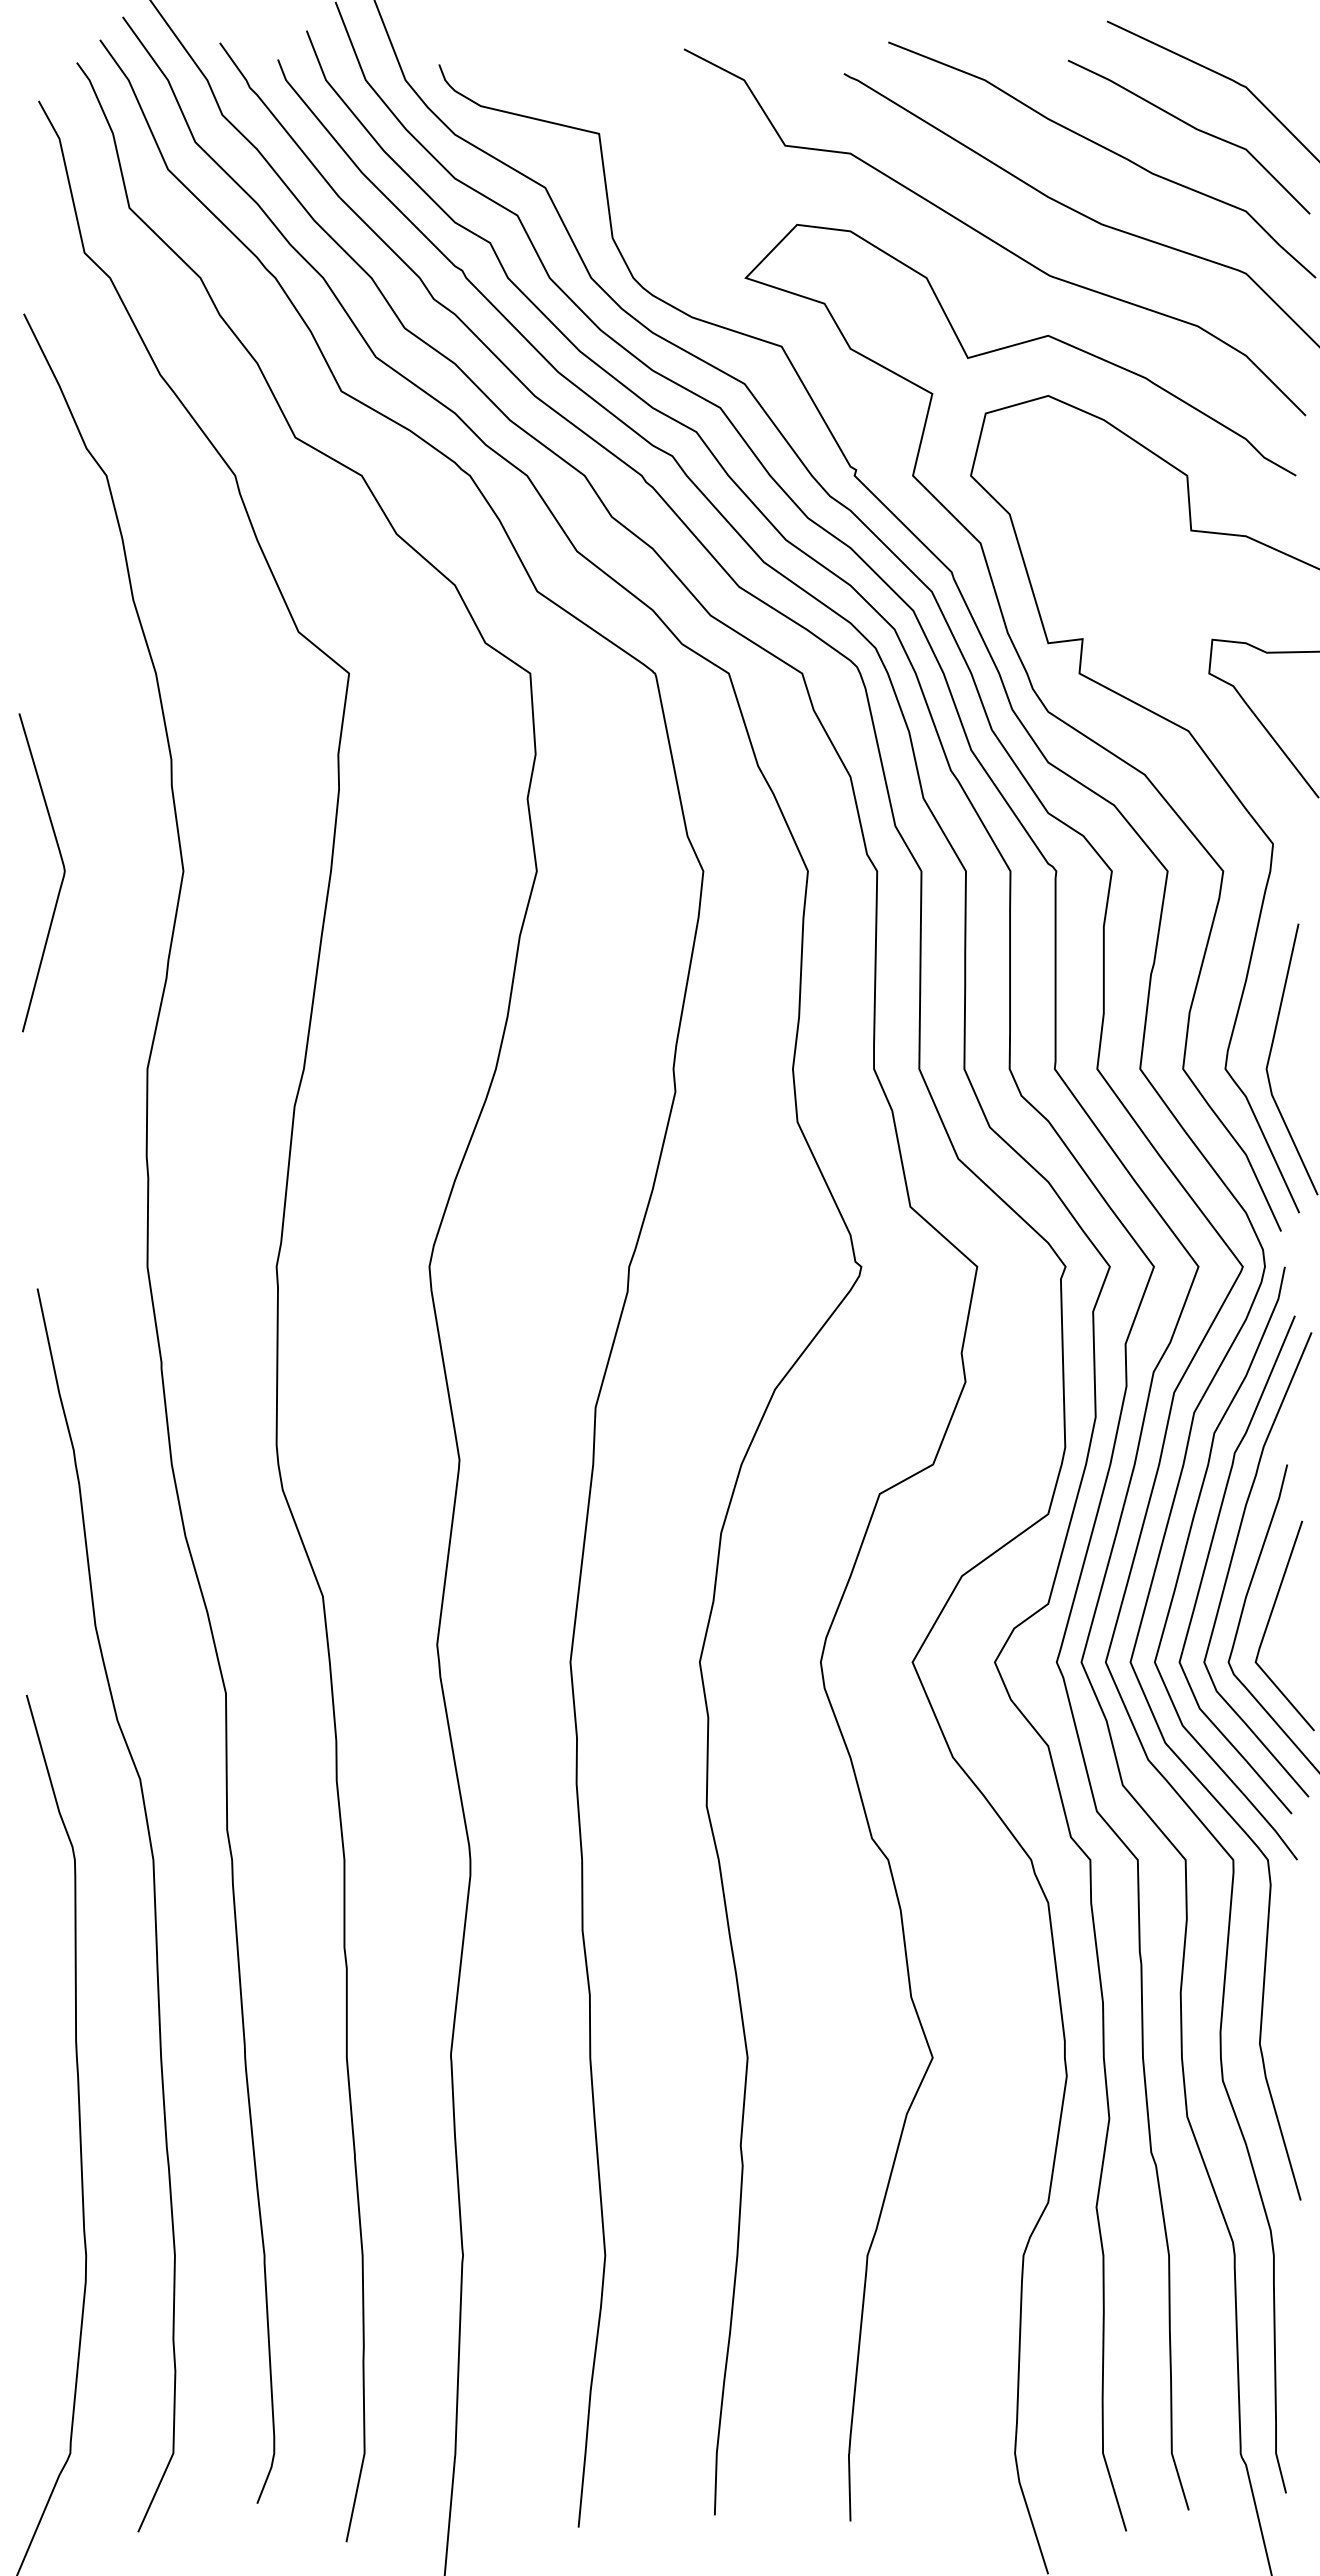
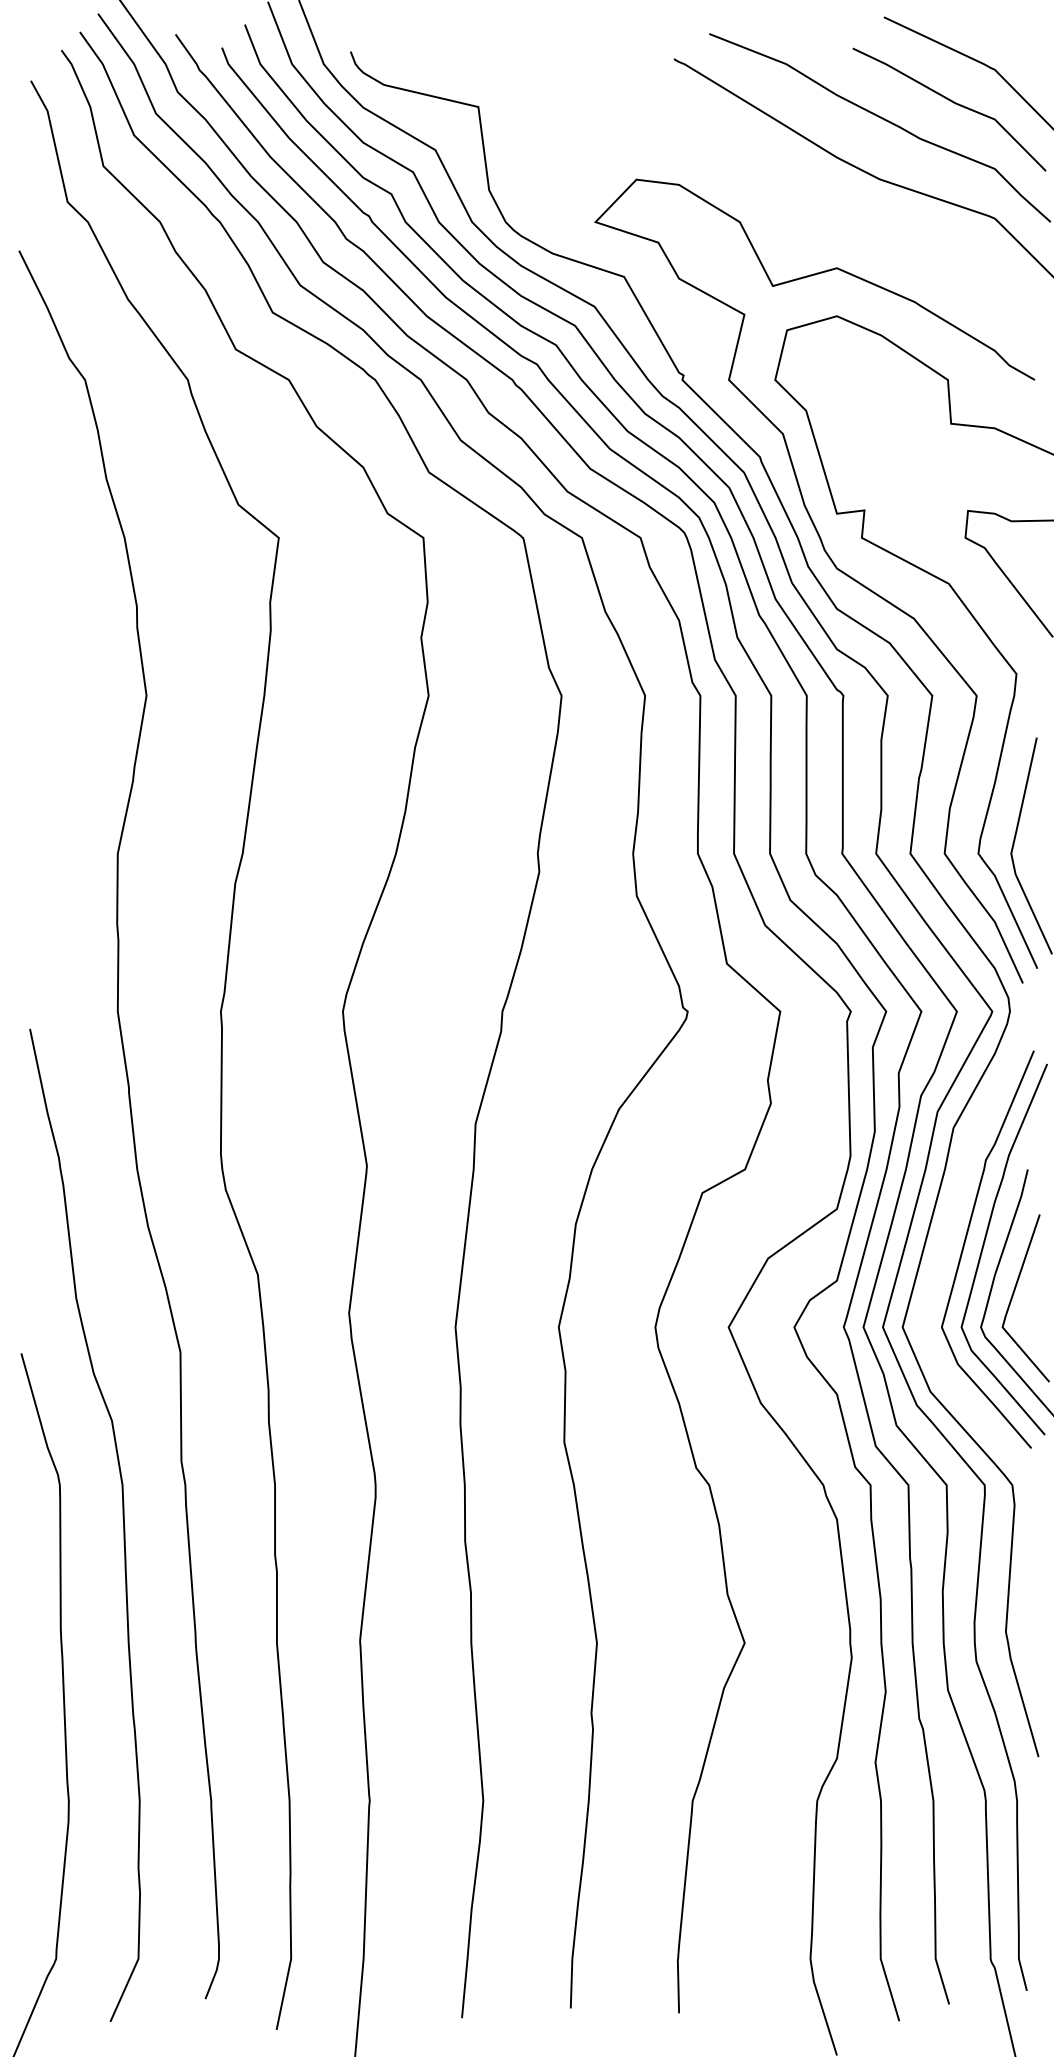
curve: (989, 237) -> (790, 189), removed
curve: (62, 876) -> (49, 699), removed
curve: (1185, 1553) -> (946, 1240), removed

